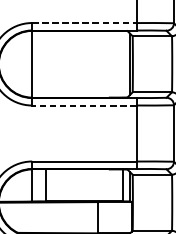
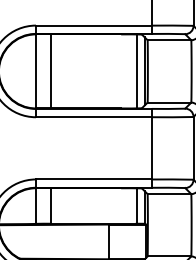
line: (83, 22) -> (93, 25), dashed -> solid
line: (45, 64) -> (50, 71), added
line: (122, 64) -> (136, 71), added
line: (83, 105) -> (93, 117), dashed -> solid

